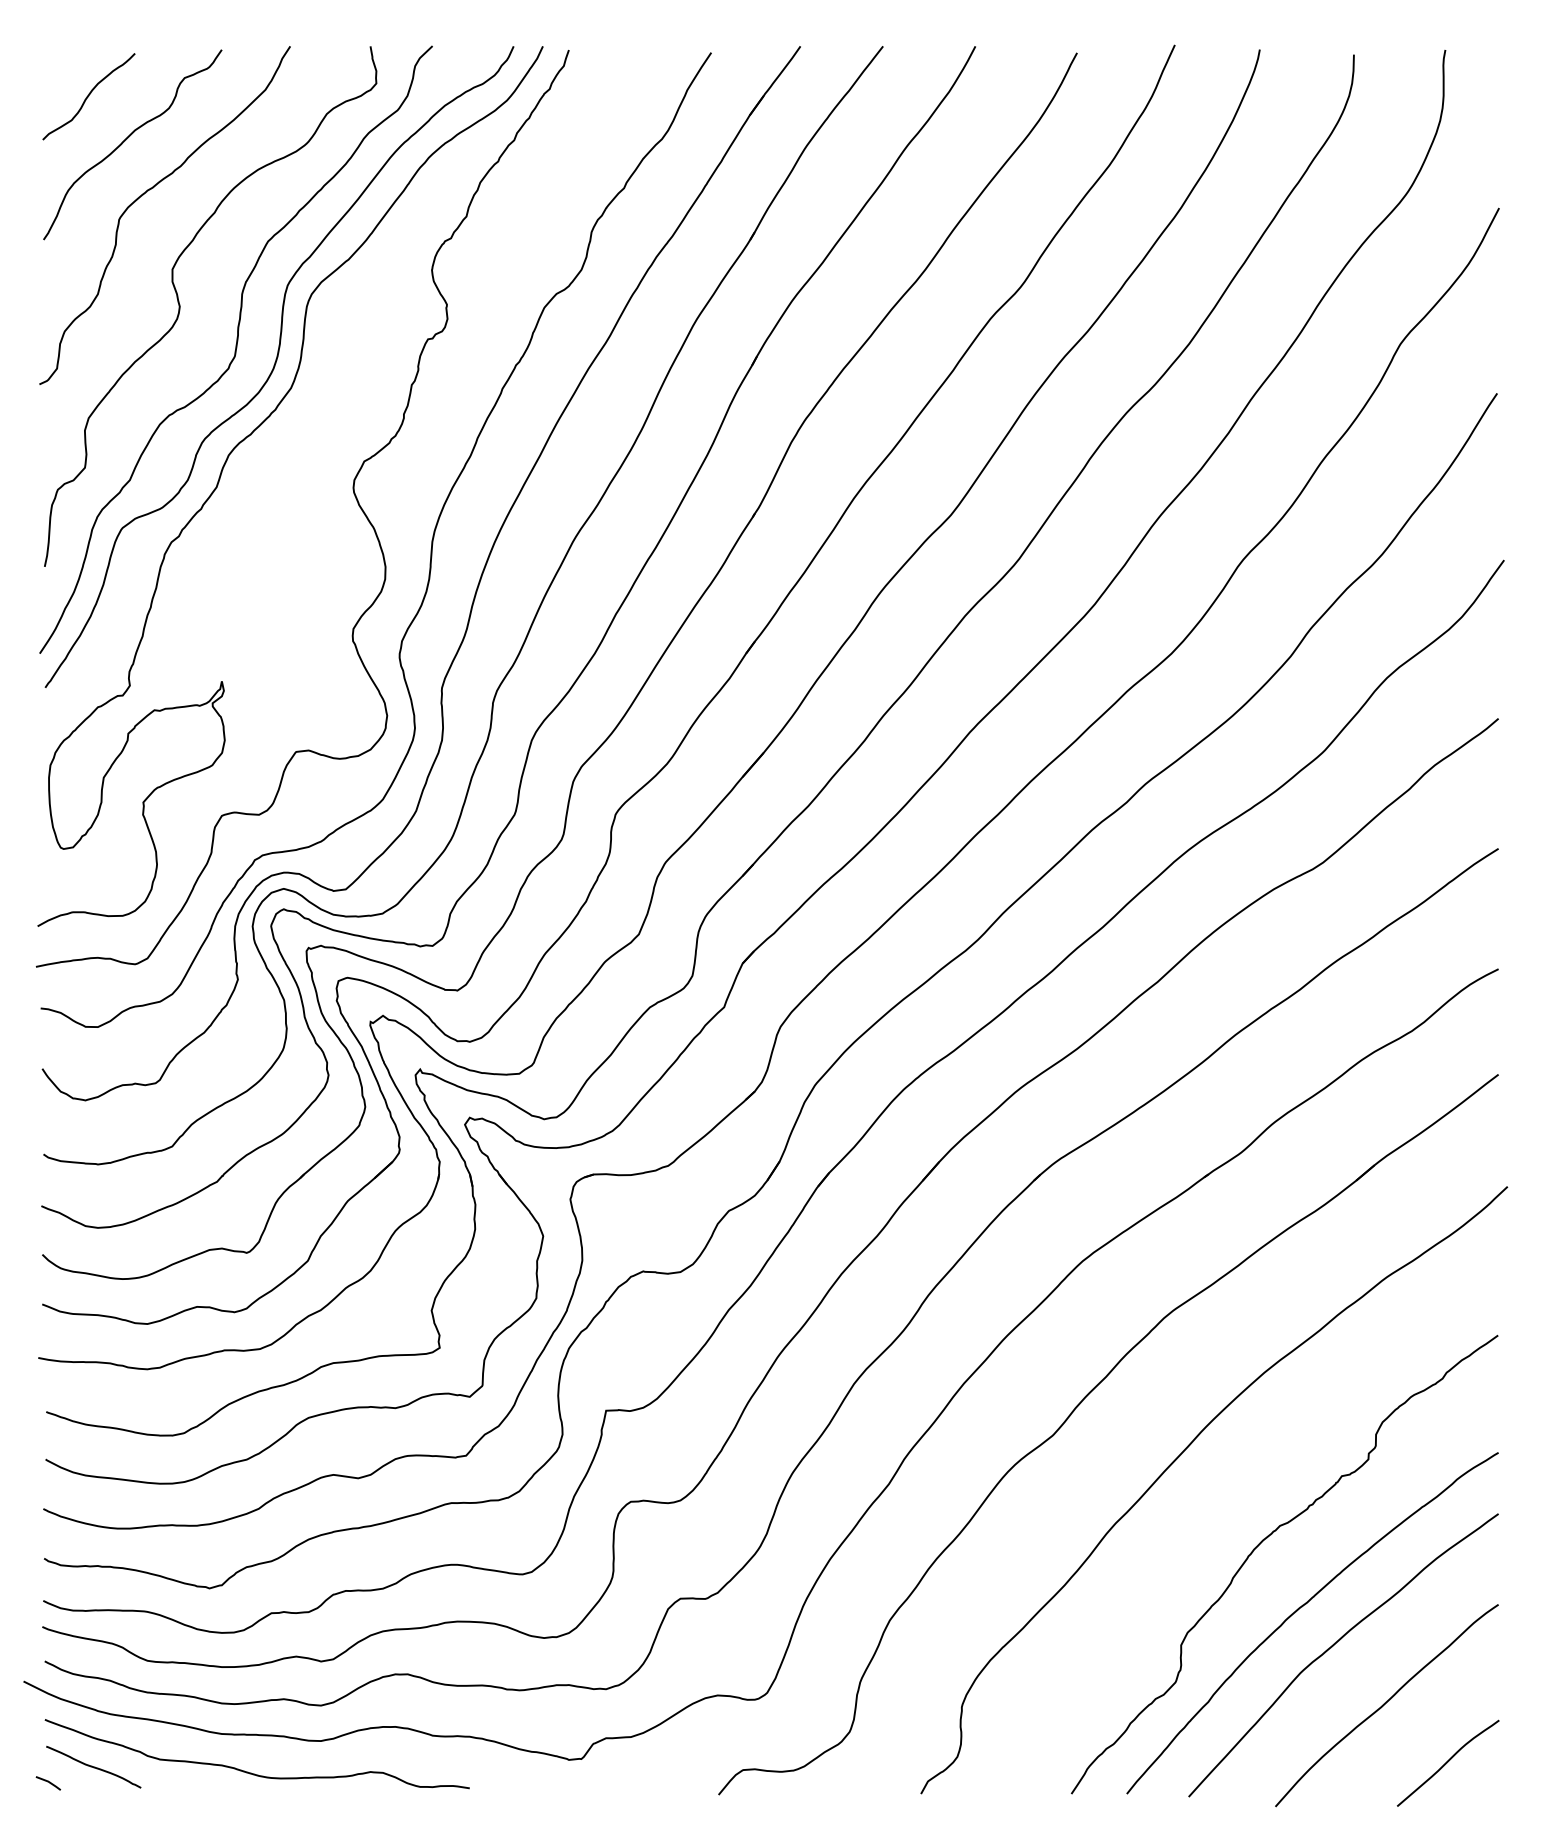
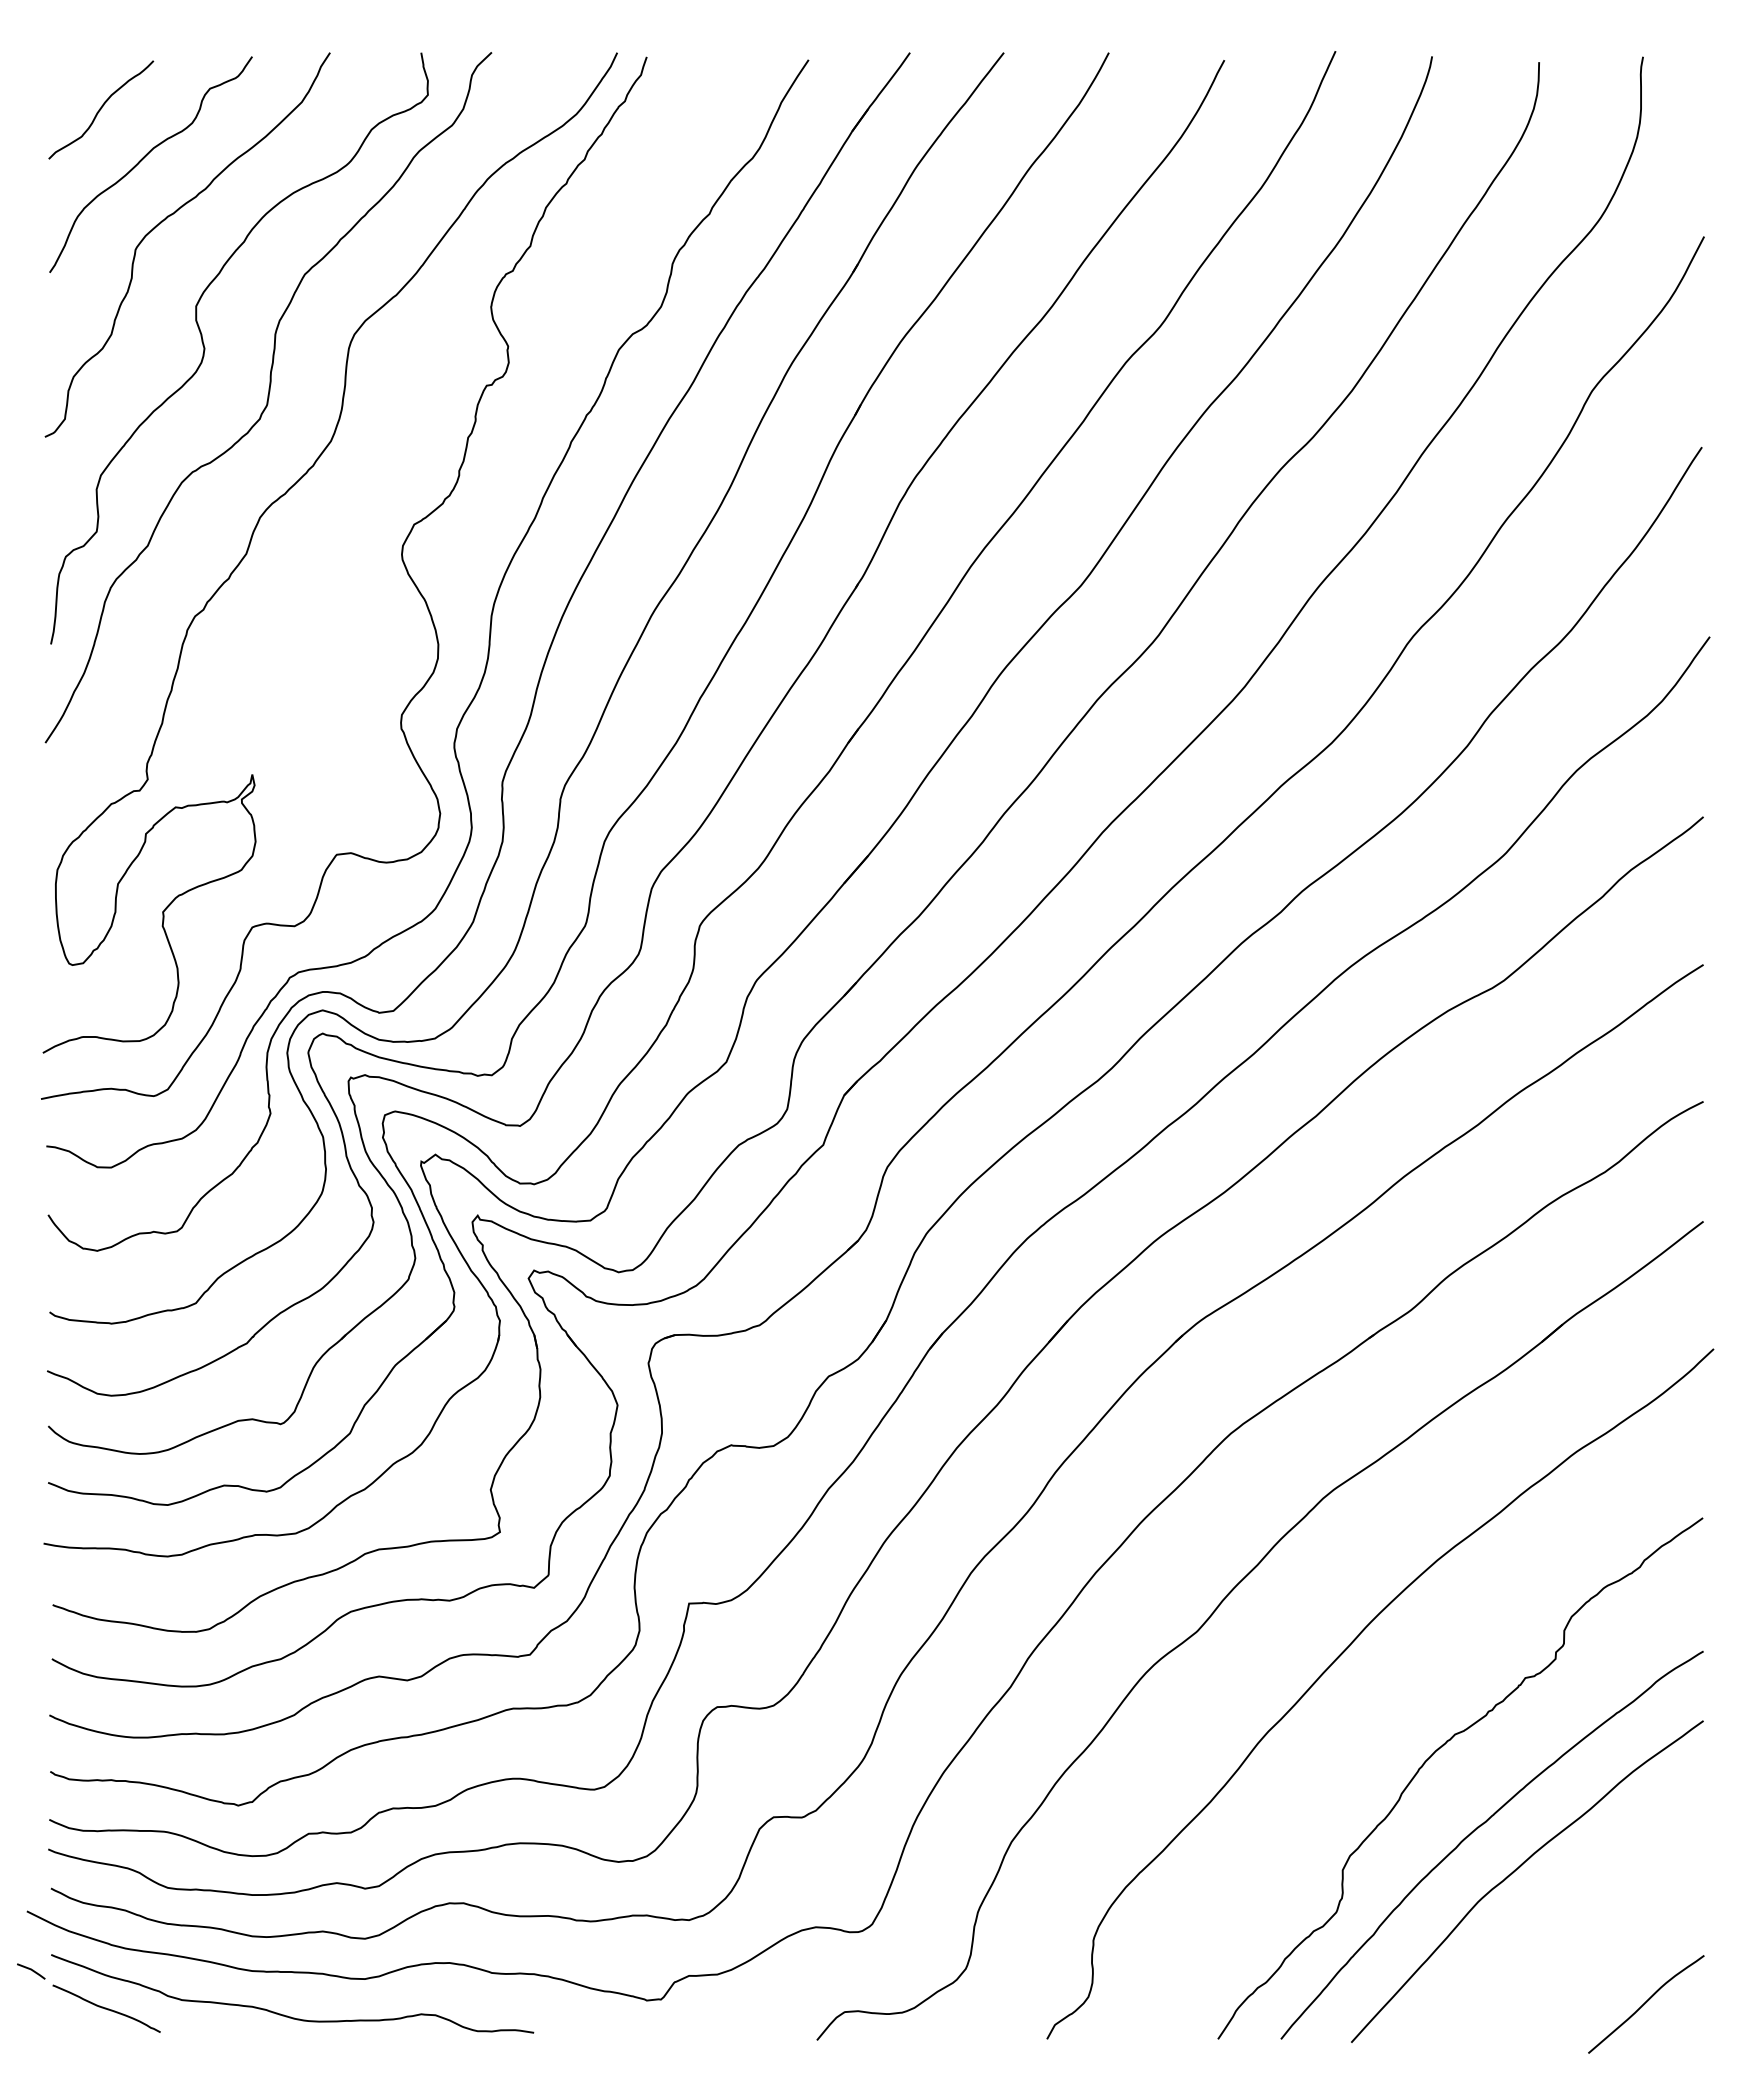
curve: (275, 366) -> (313, 416), removed
curve: (1385, 1704) -> (1575, 1937), removed
line: (47, 1782) -> (30, 1970), moved

